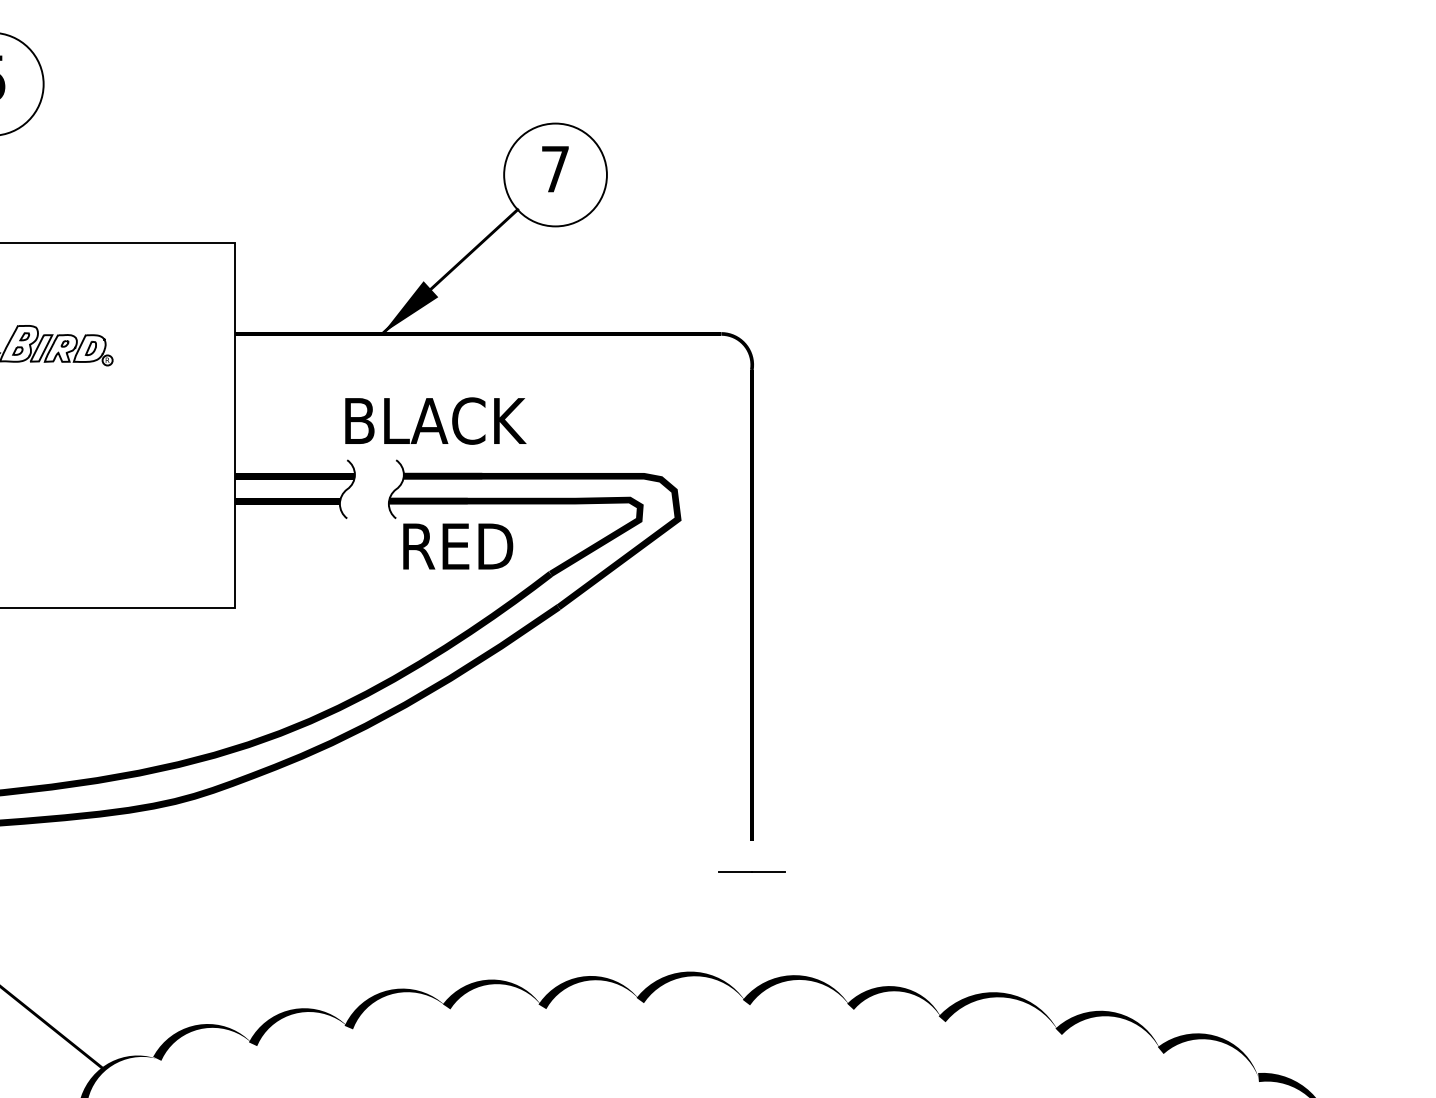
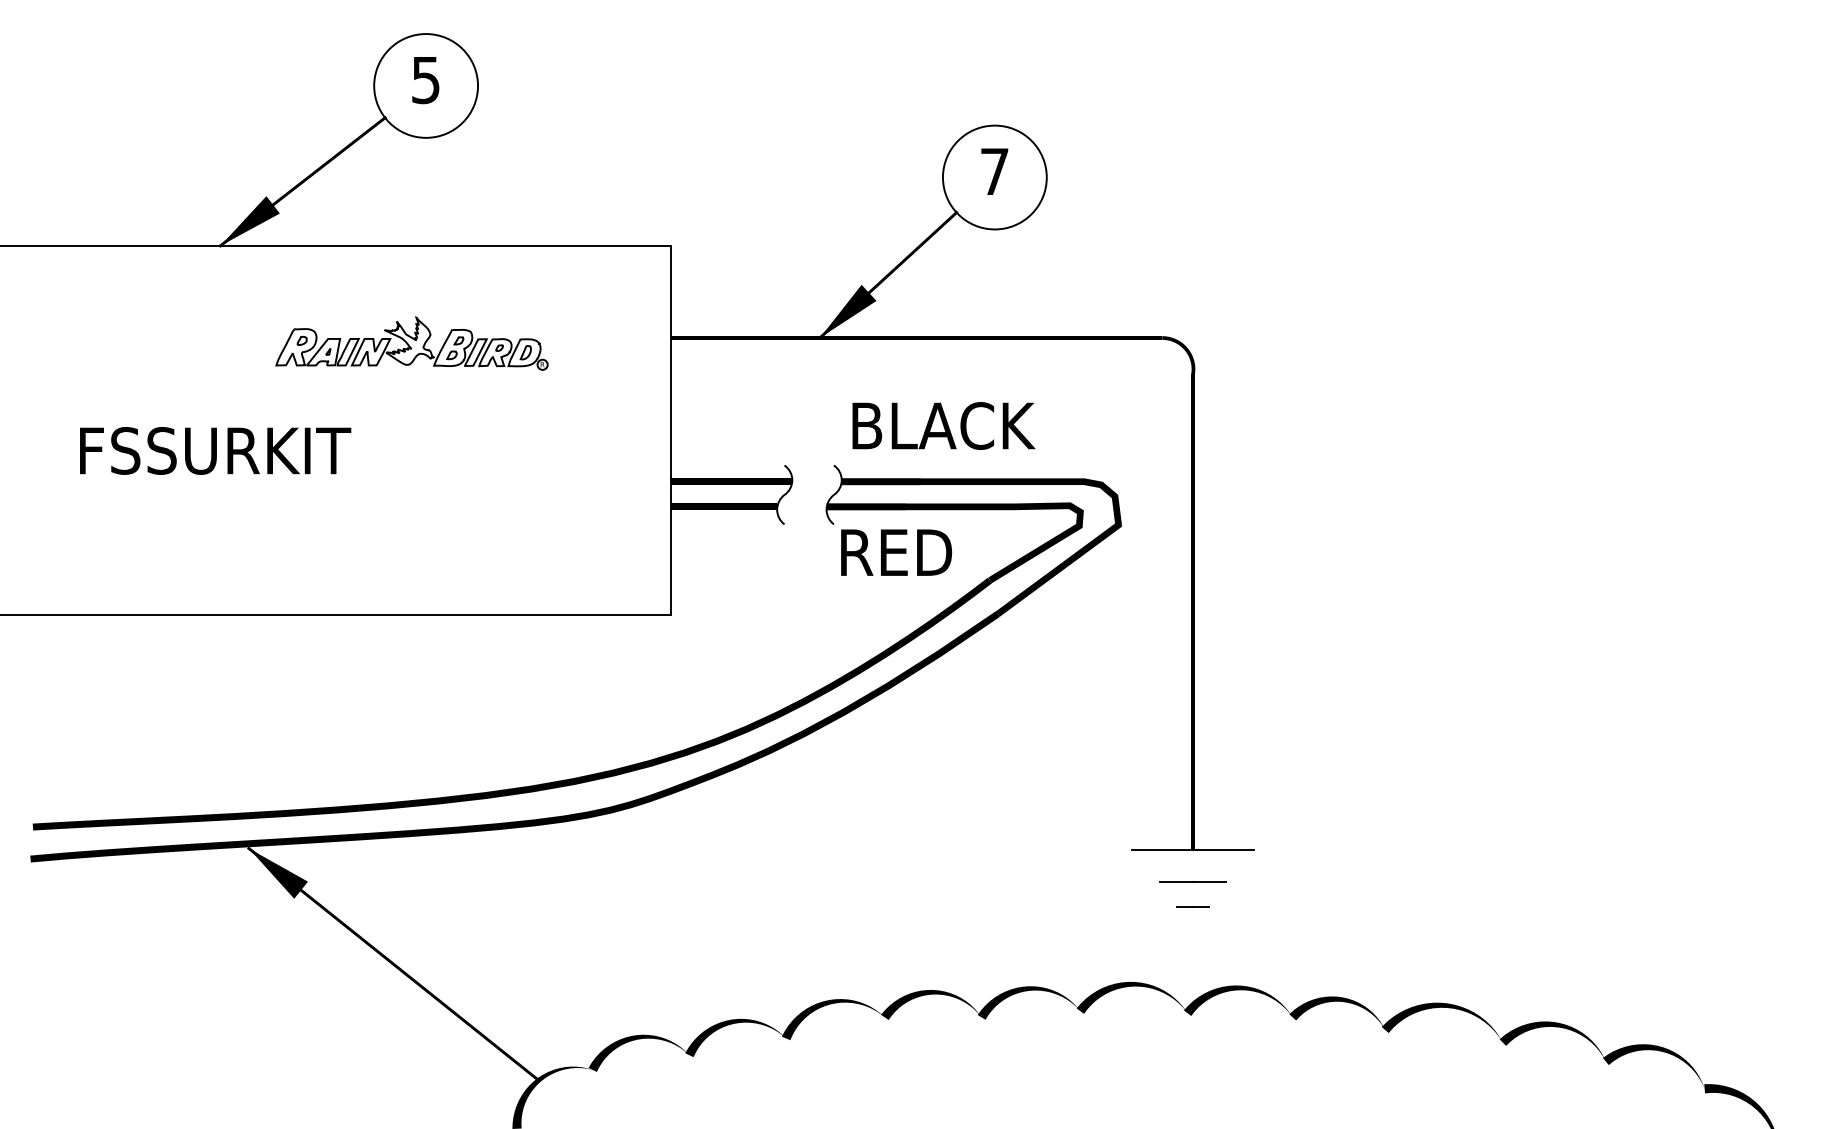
text: (435, 420) -> (943, 425), moved
line: (752, 841) -> (1193, 850), added
line: (751, 896) -> (1192, 906), added

